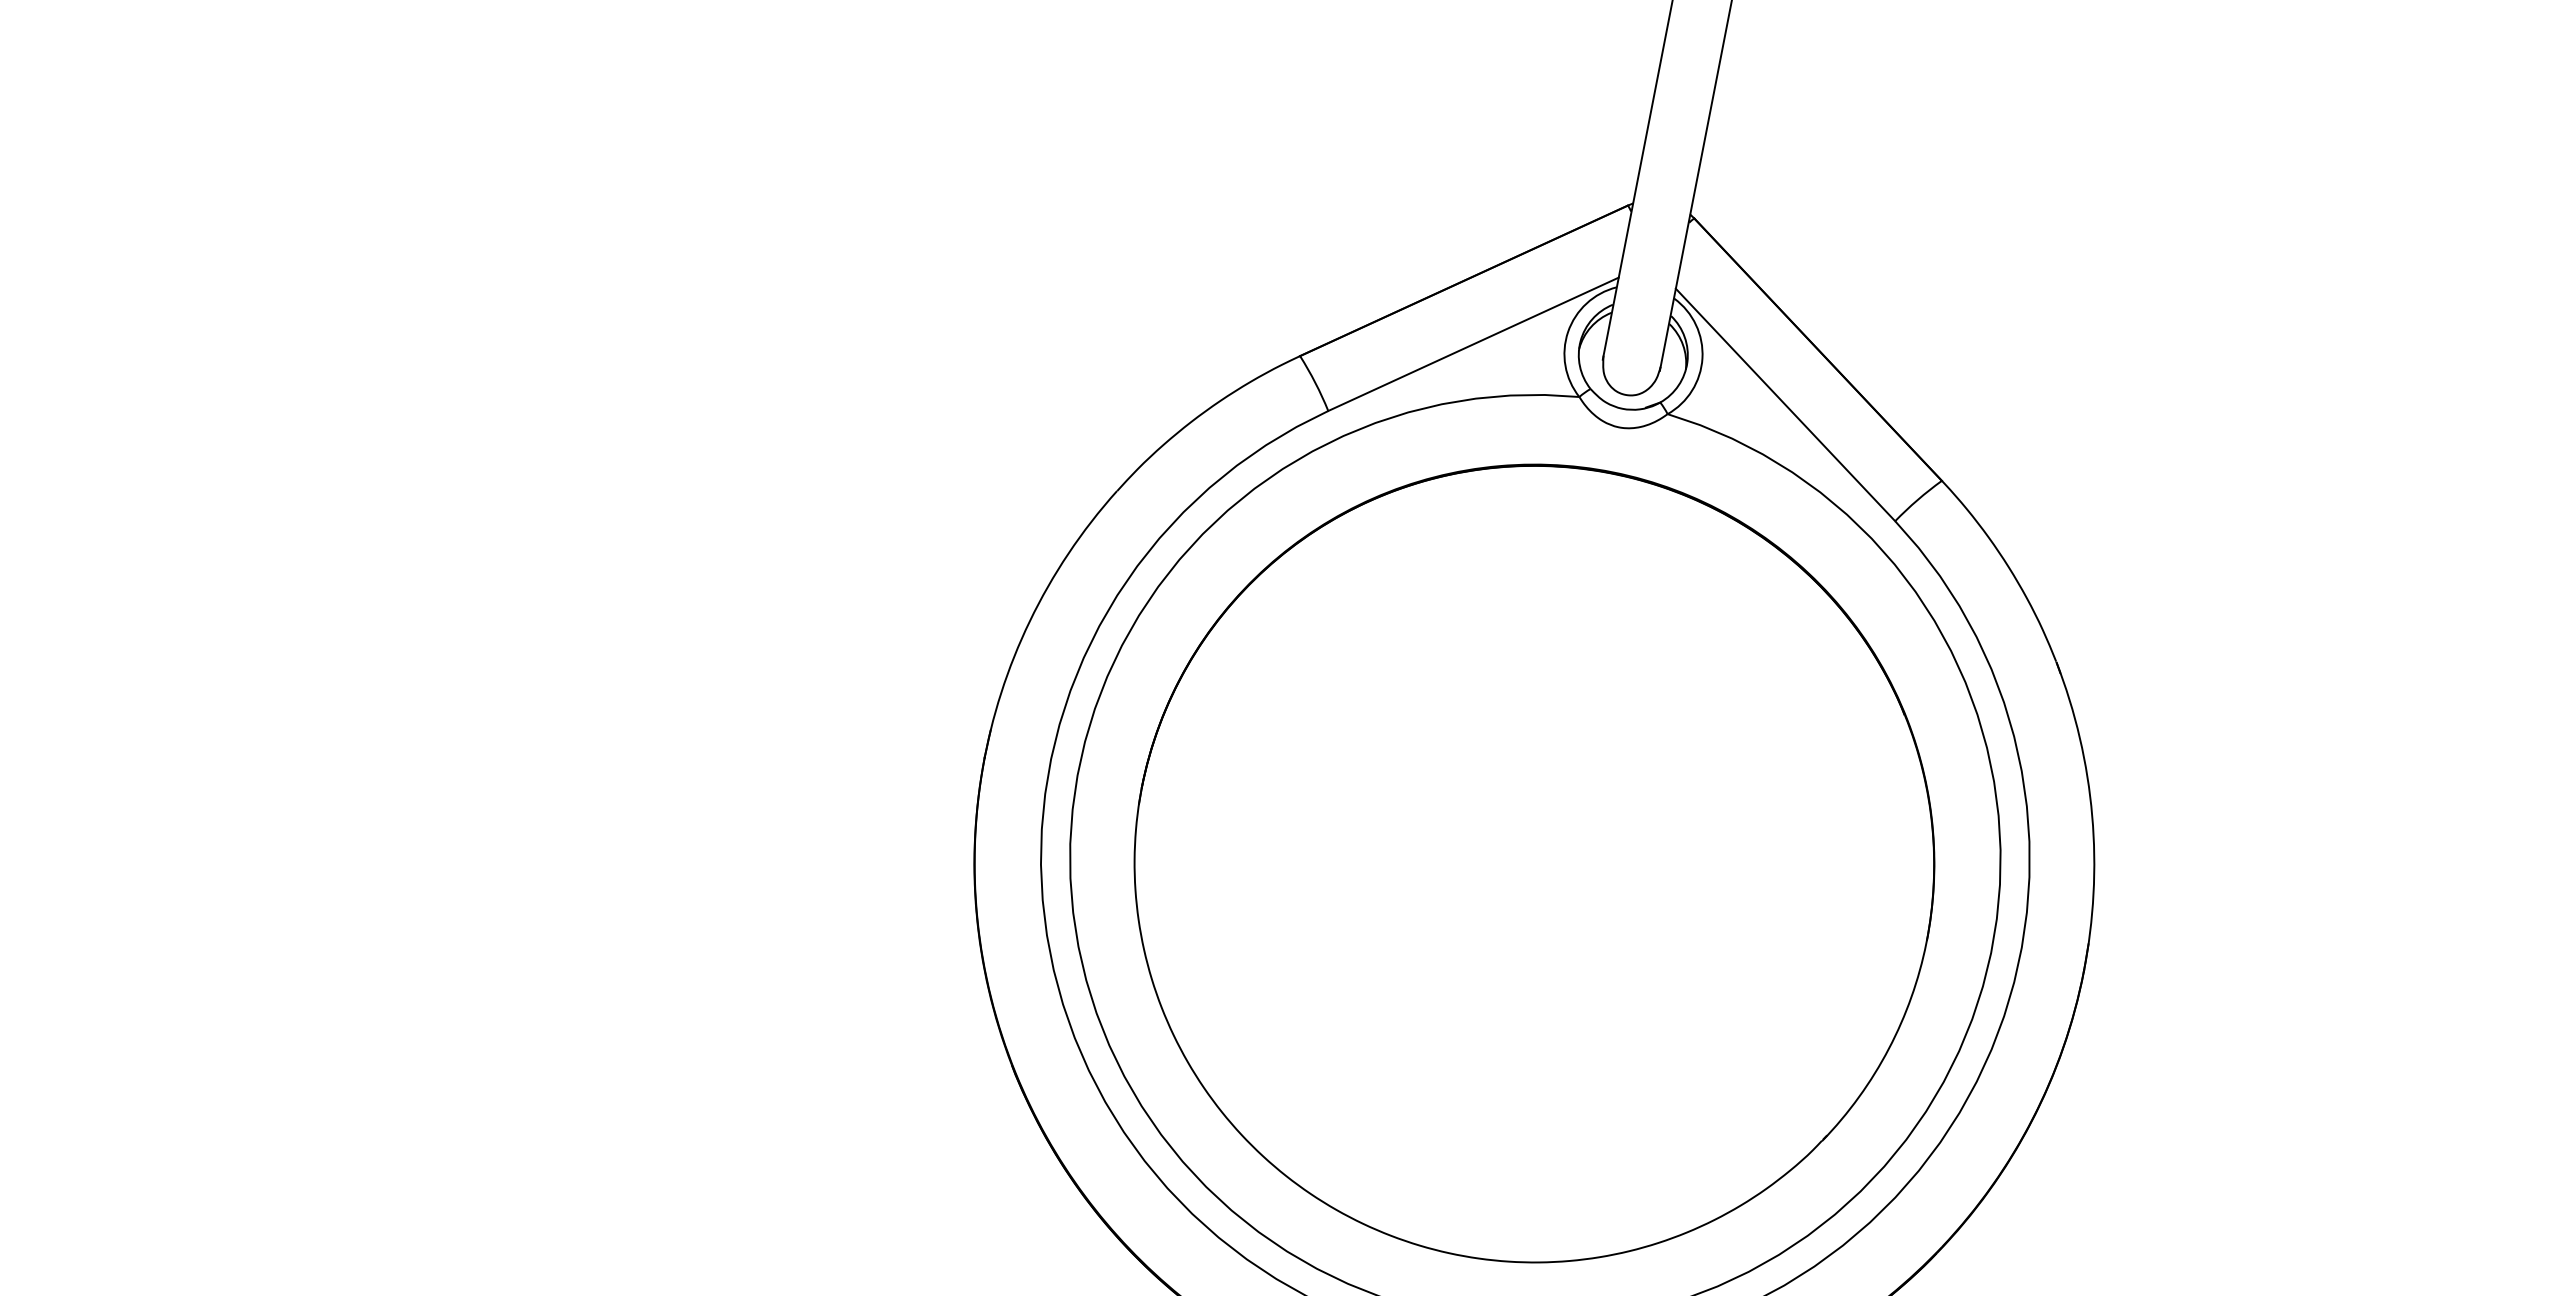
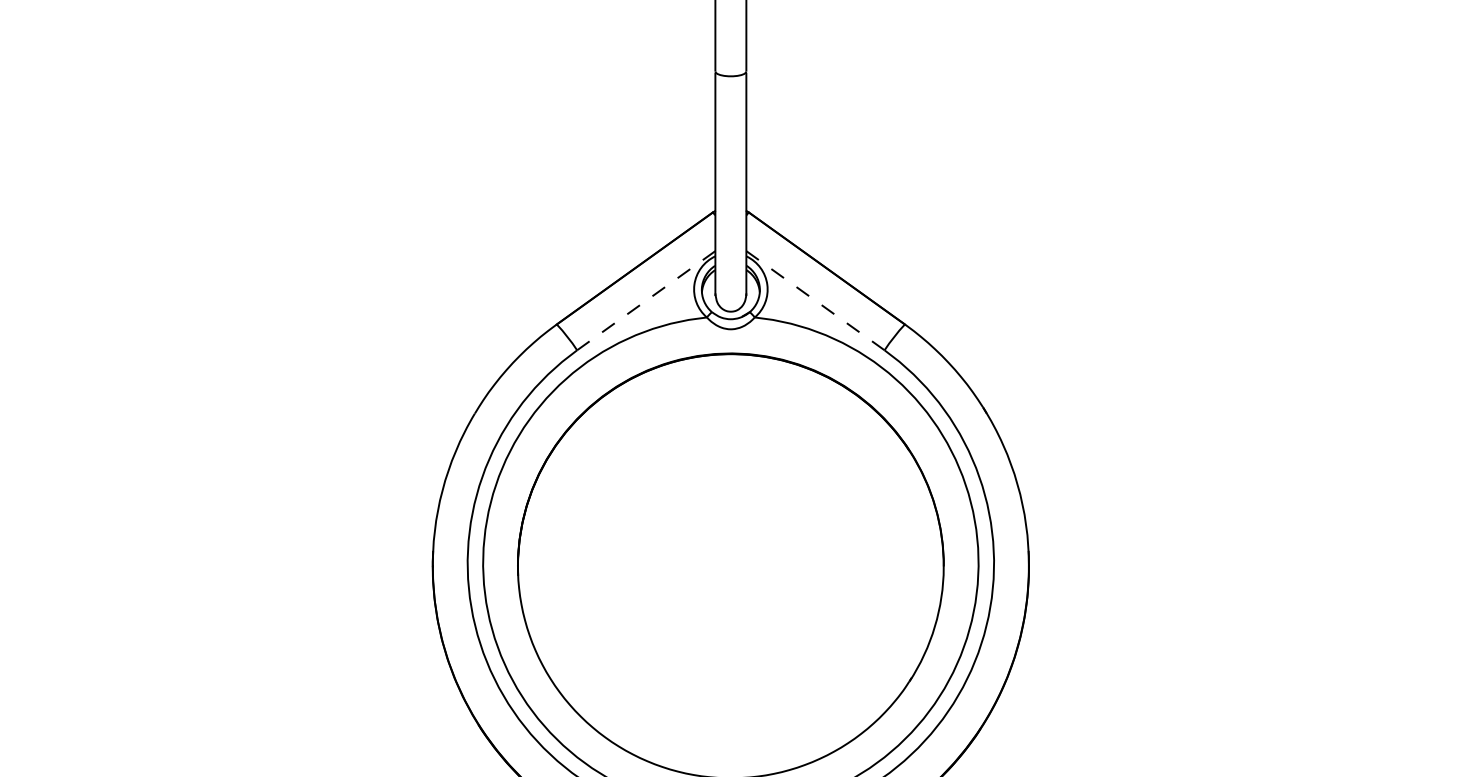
line: (1472, 343) -> (645, 300), solid -> dashed
line: (1785, 404) -> (815, 300), solid -> dashed

